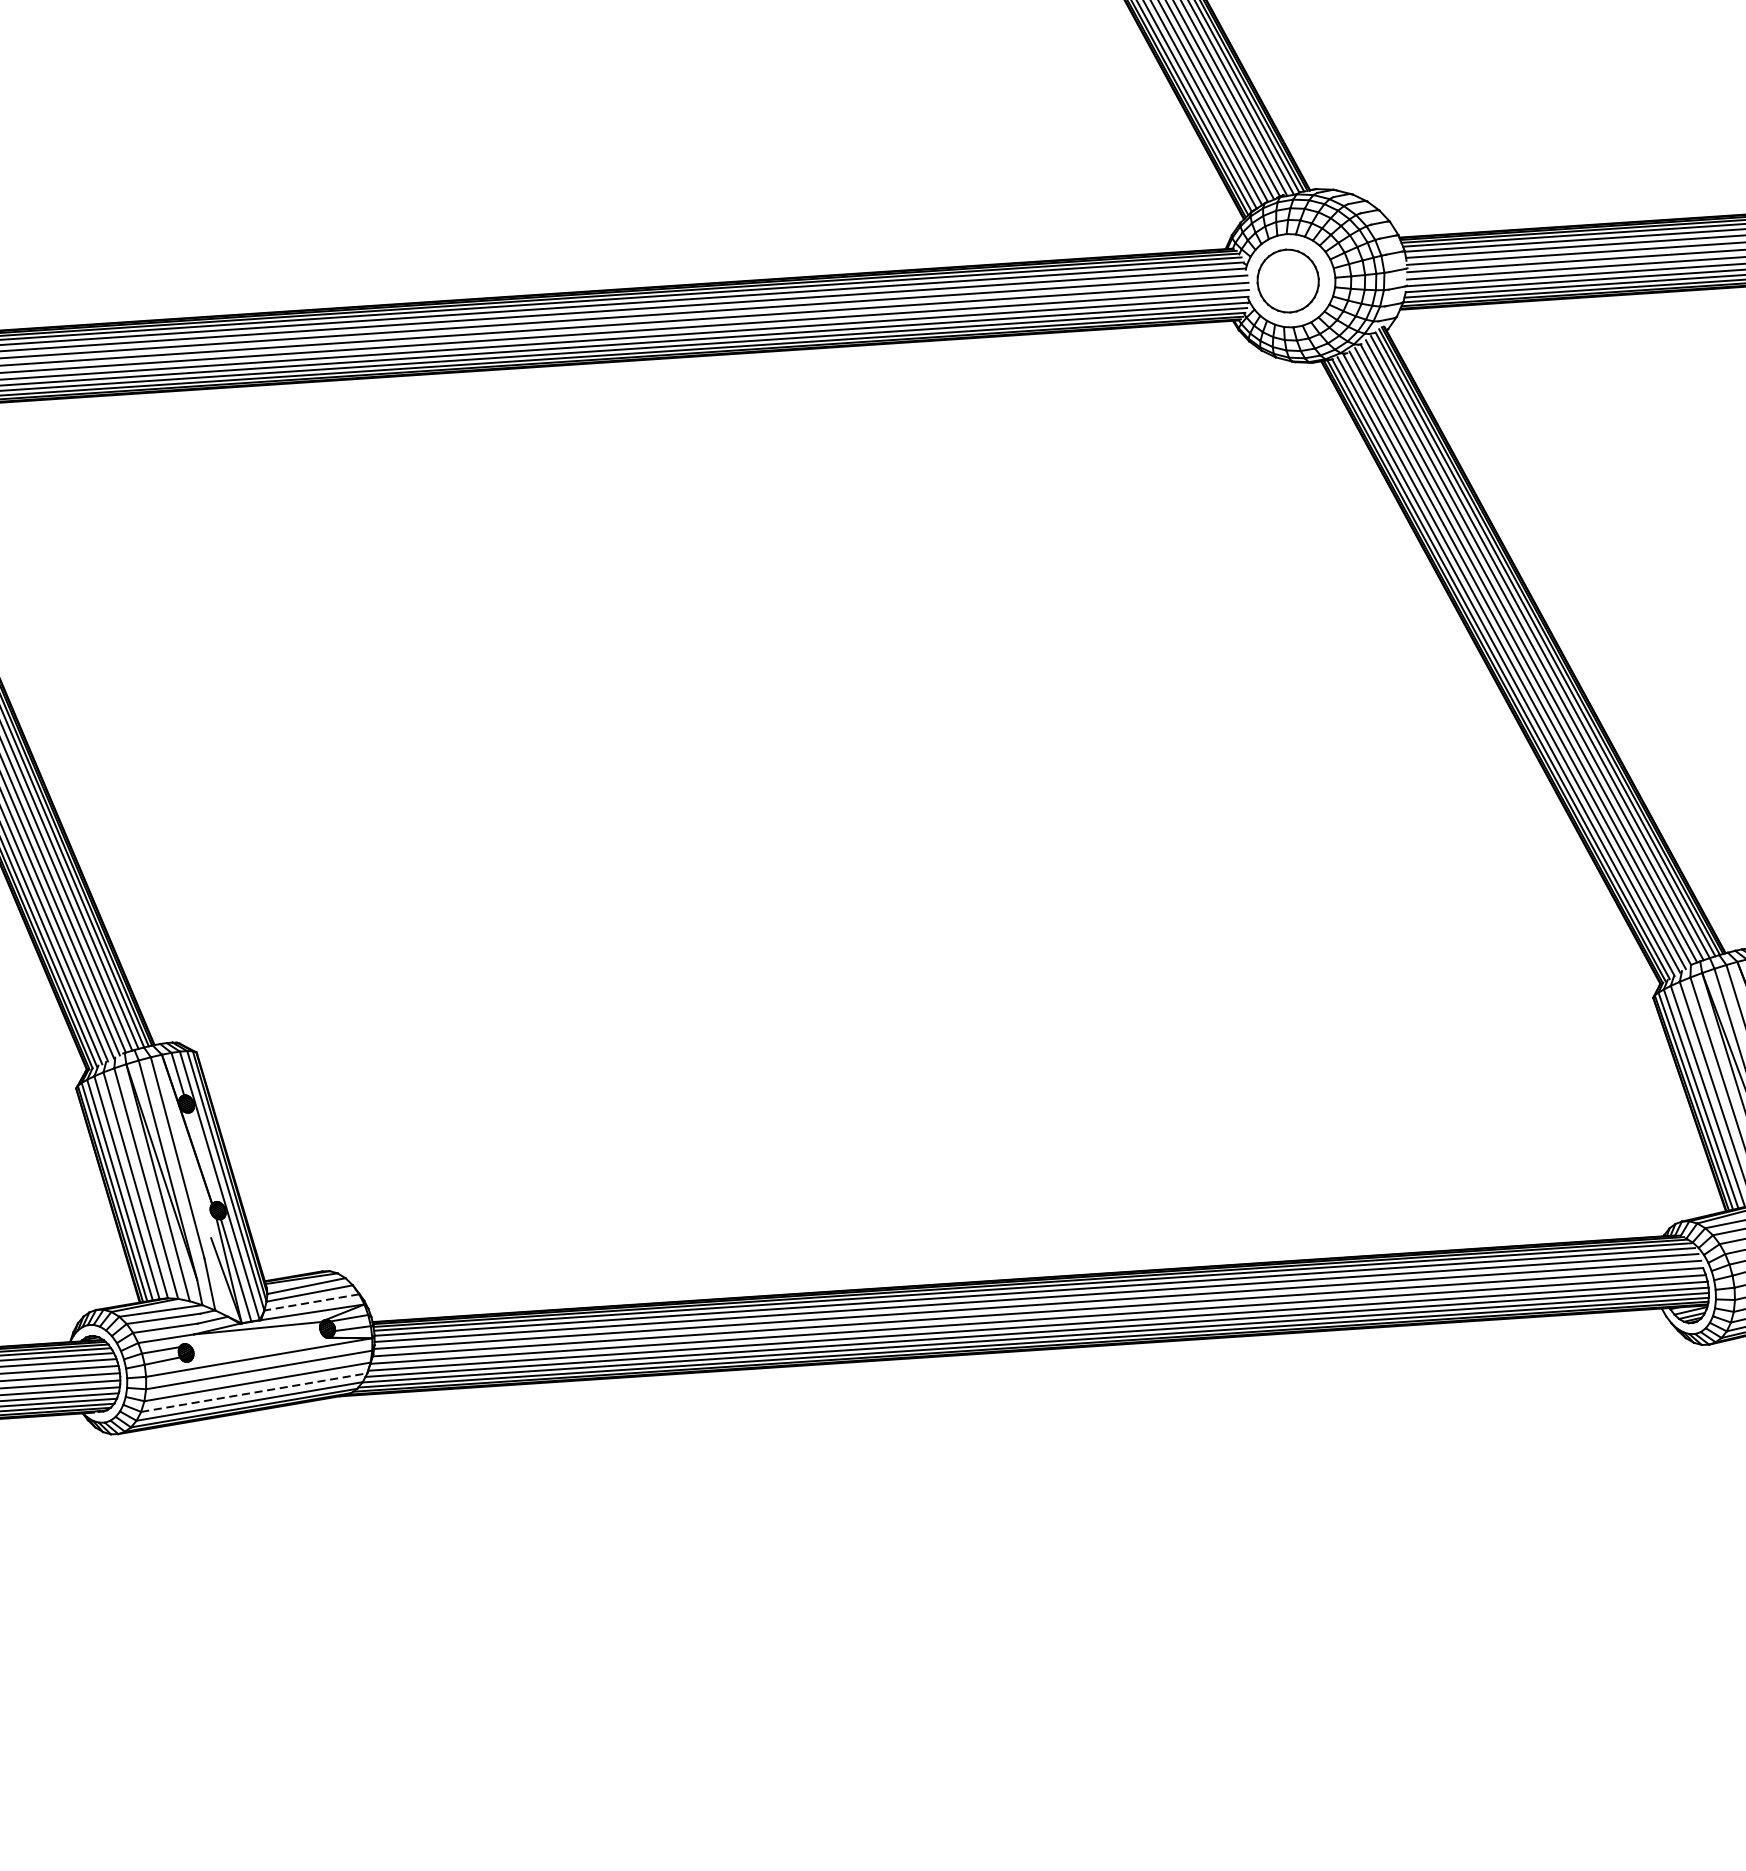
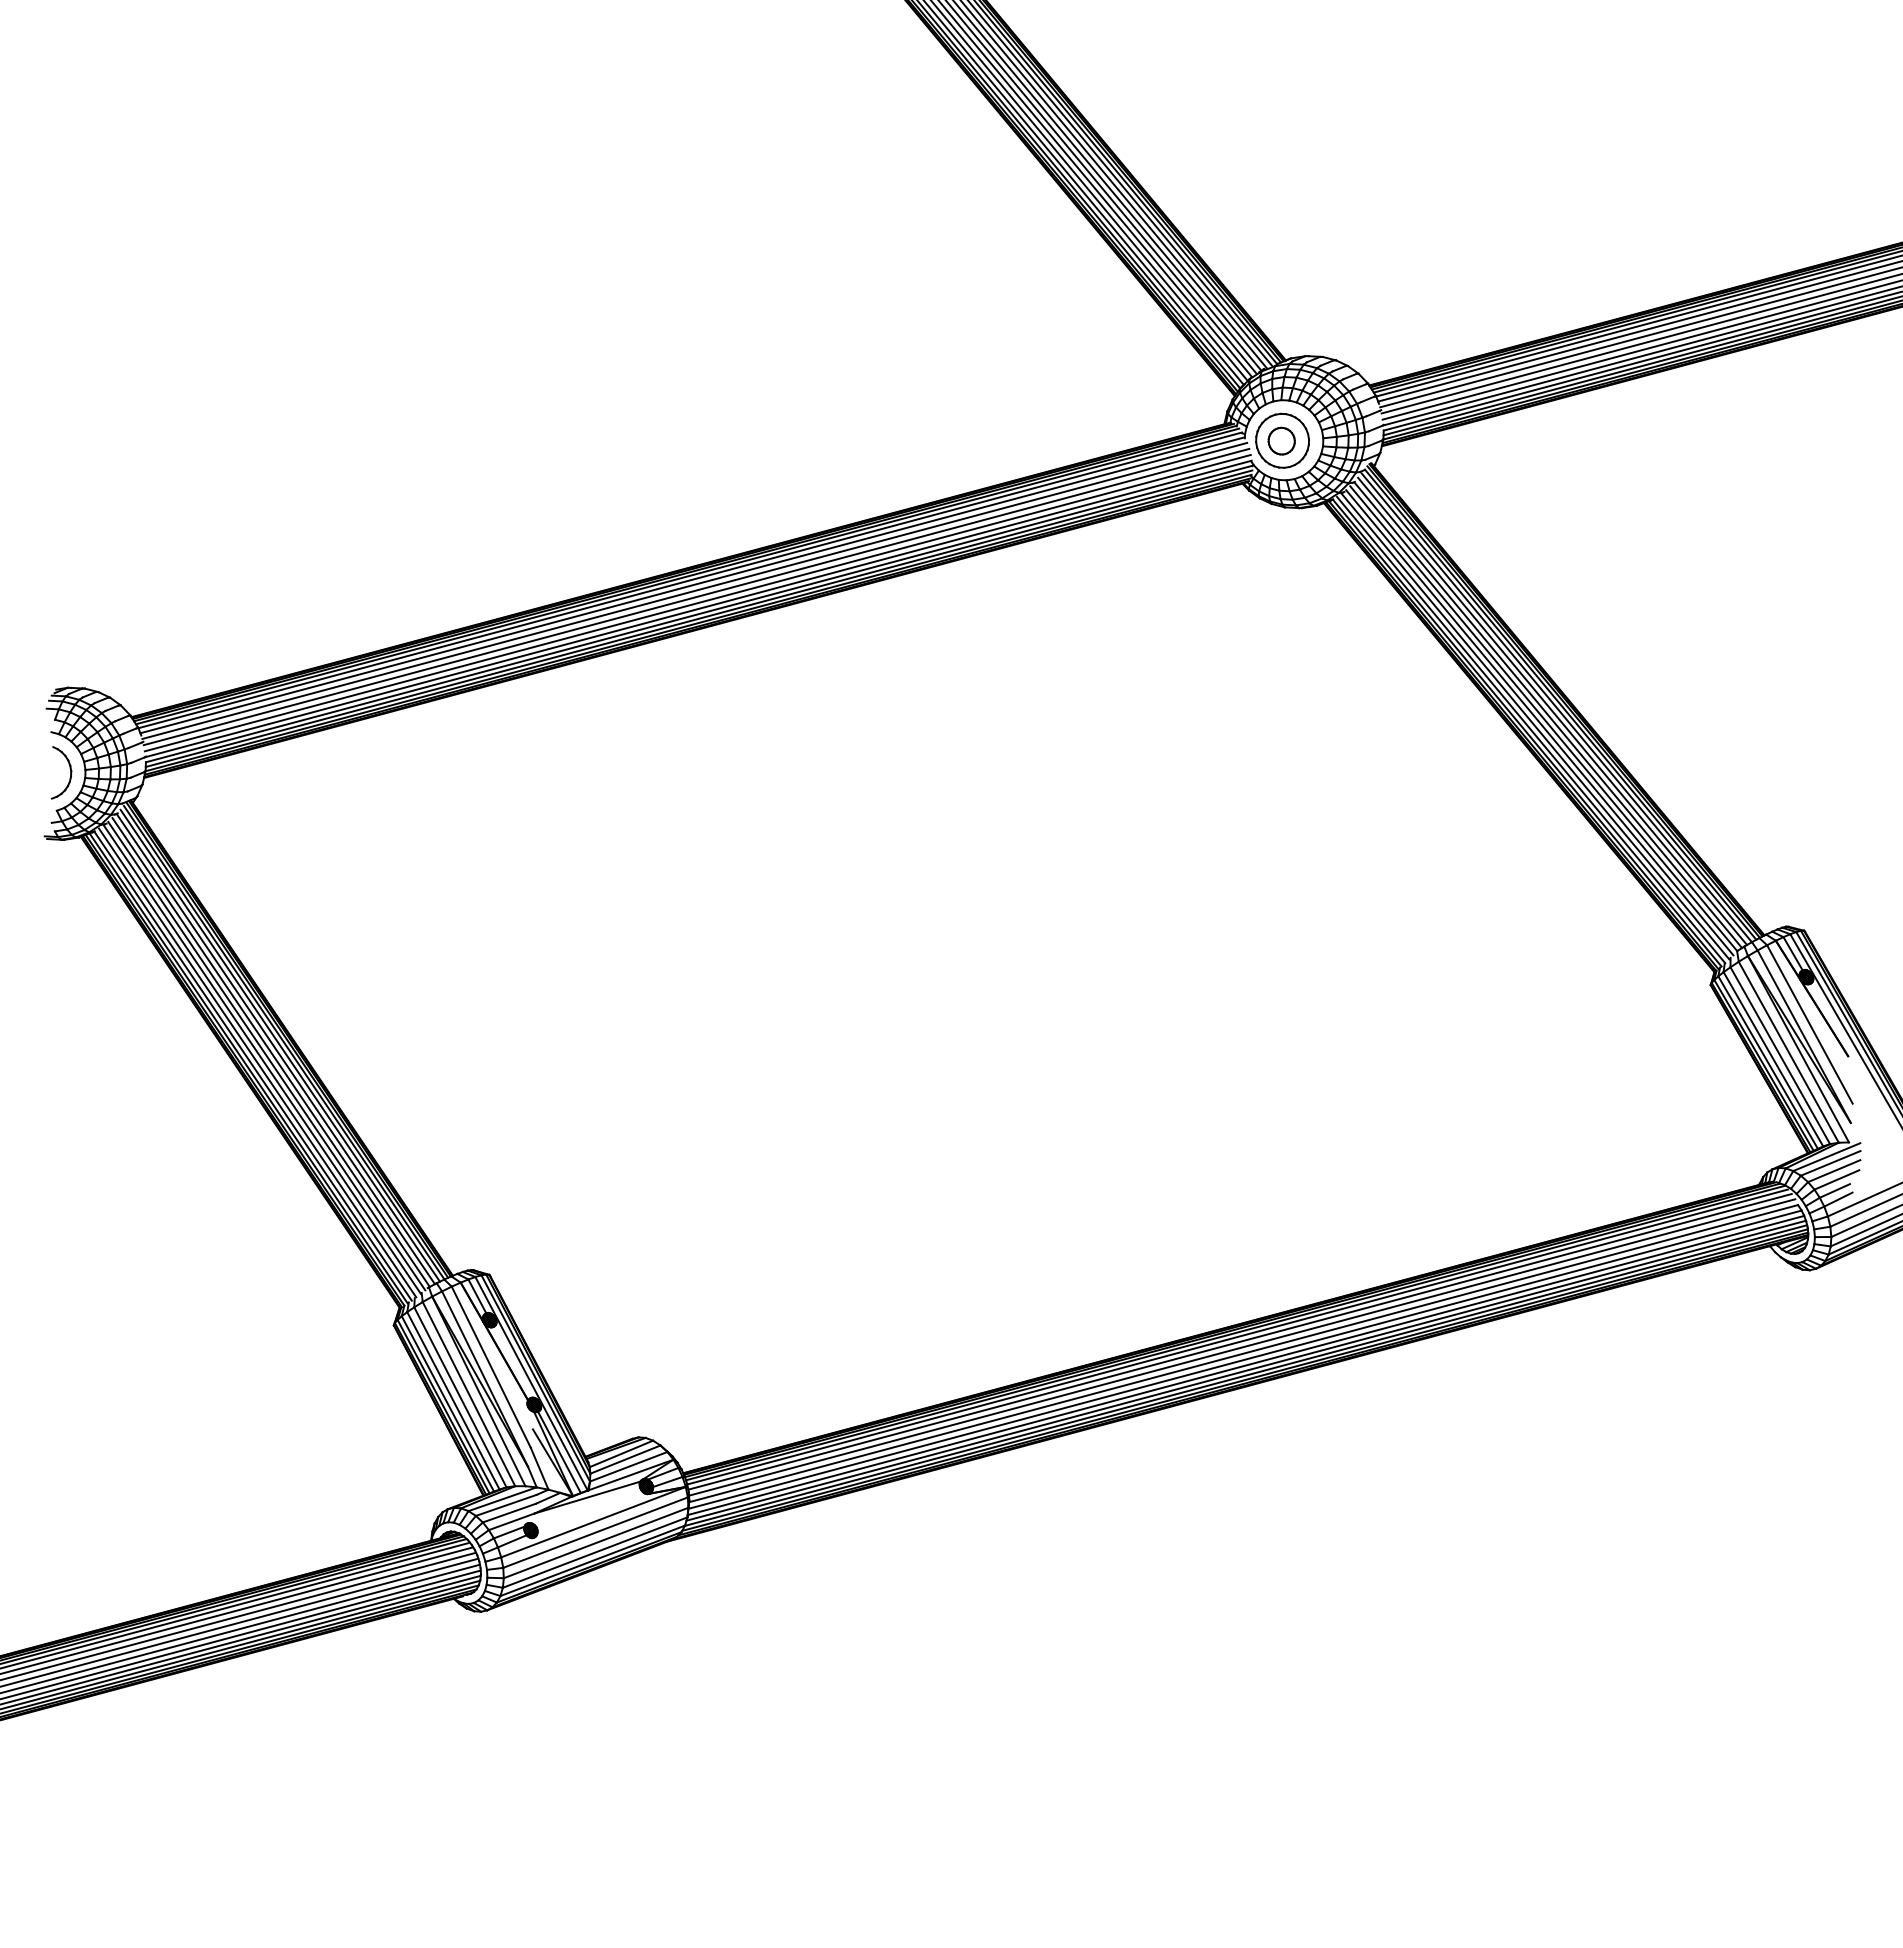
part: (1287, 280) -> (1281, 440), added
line: (311, 1302) -> (628, 1466), dashed -> solid
line: (254, 1392) -> (595, 1552), dashed -> solid

